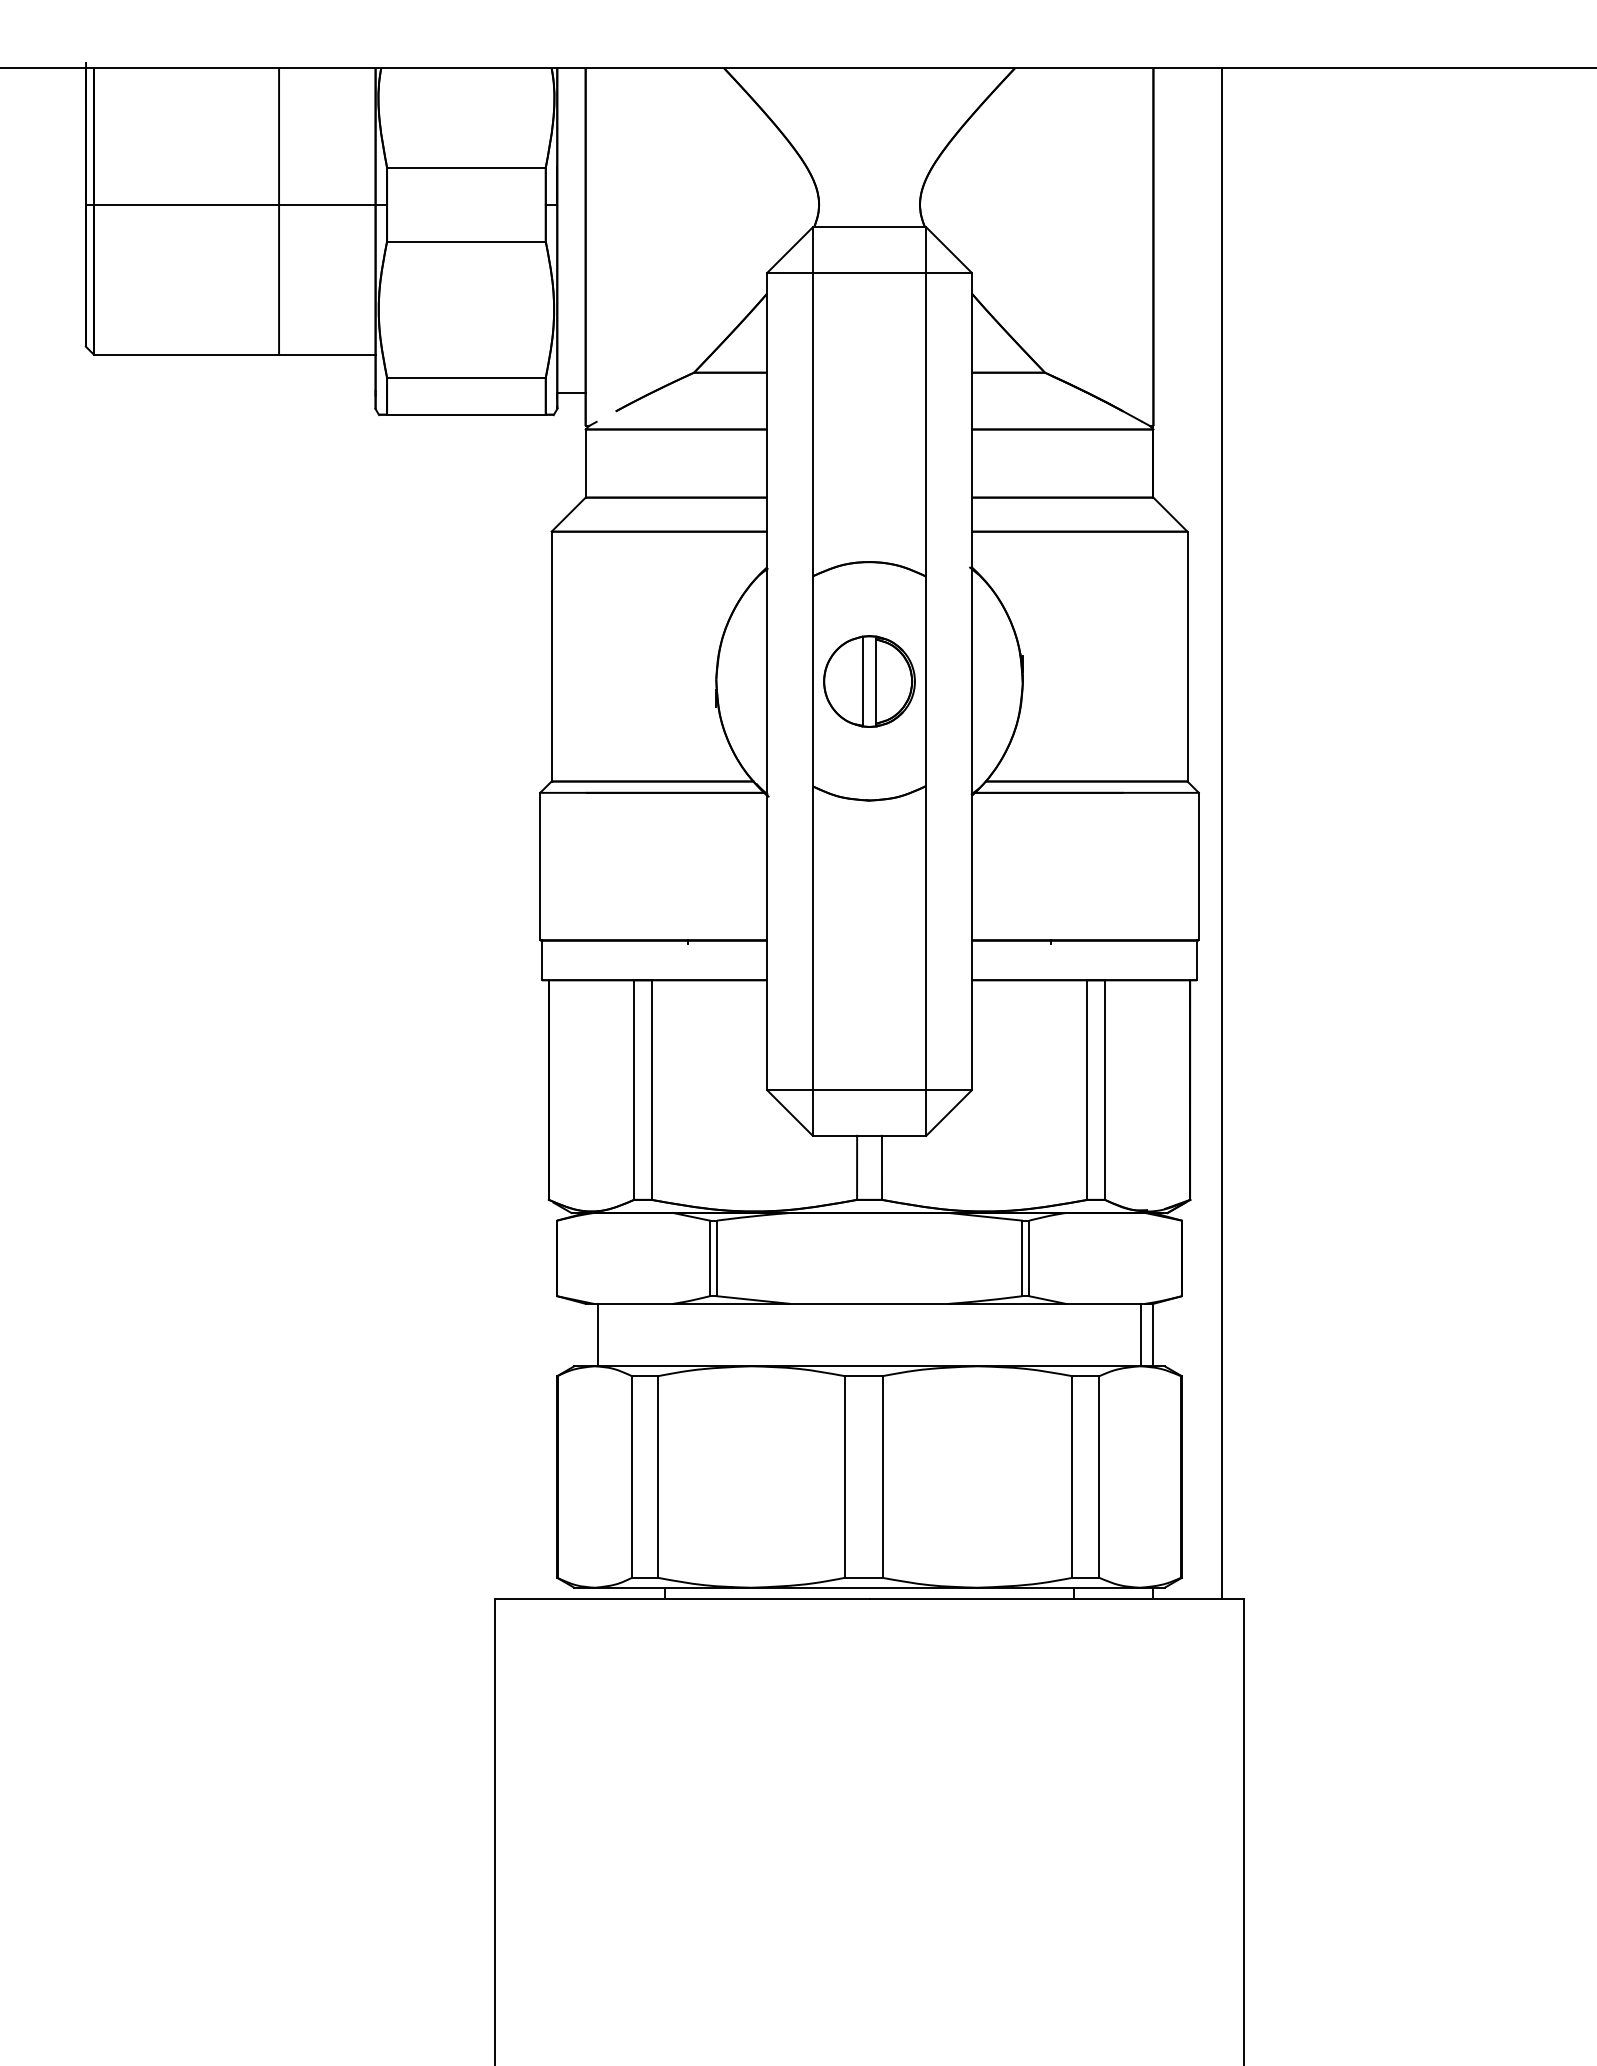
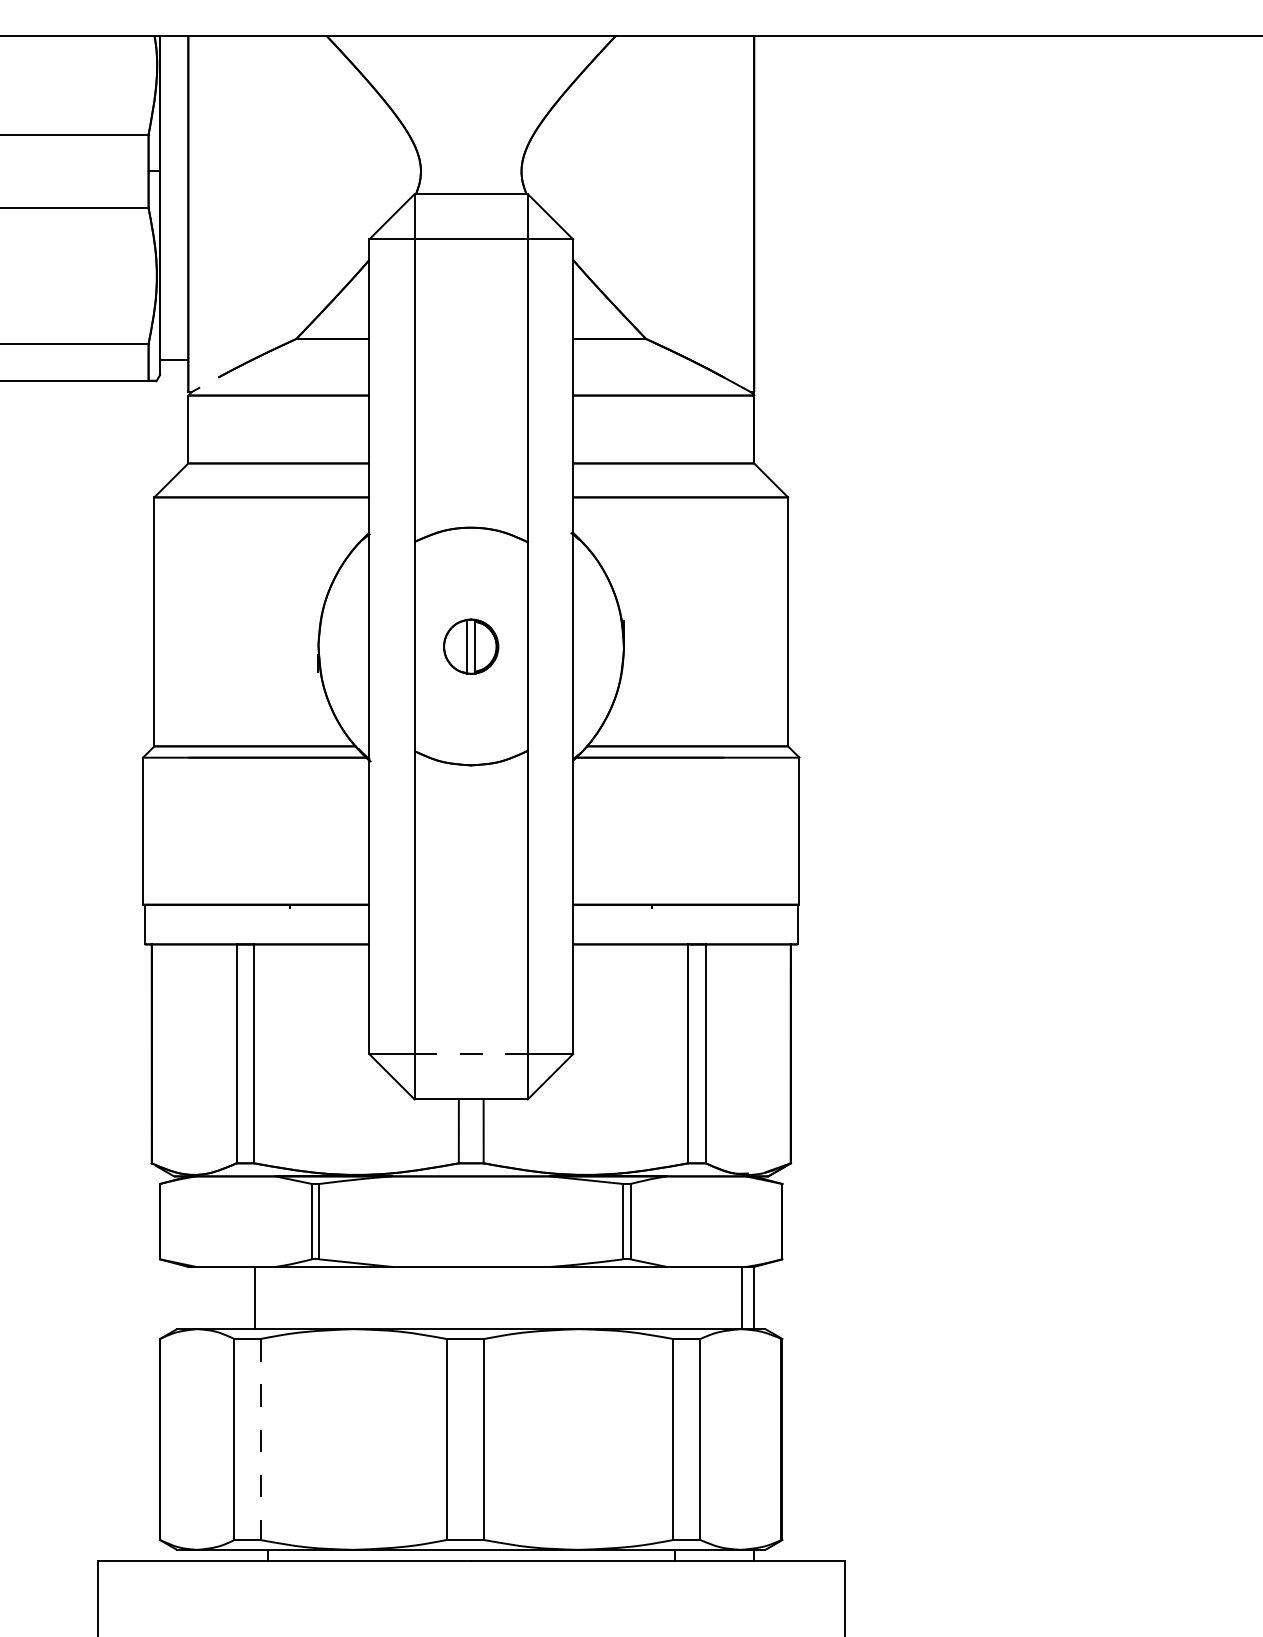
part: (869, 681) -> (471, 646), size x0.6
line: (1221, 833) -> (822, 798), removed
line: (869, 1090) -> (471, 1054), solid -> dashed
line: (598, 1334) -> (254, 1297), moved
line: (658, 1477) -> (260, 1439), solid -> dashed

